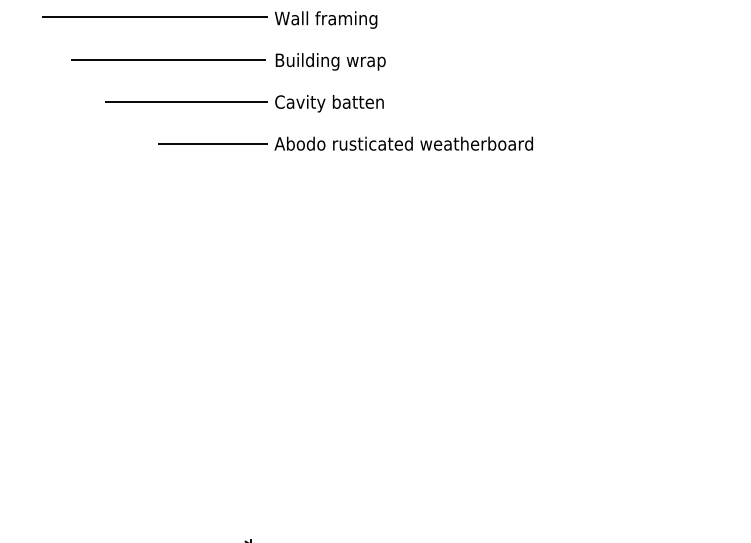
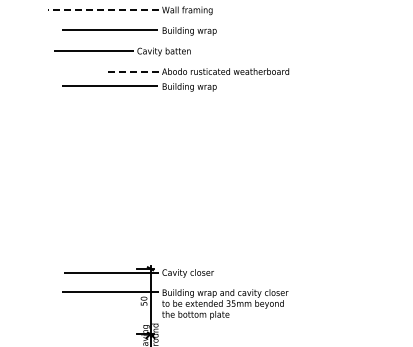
line: (155, 17) -> (103, 9), solid -> dashed
part: (244, 102) -> (122, 51), moved
line: (212, 143) -> (131, 71), solid -> dashed
part: (228, 176) -> (139, 87), added

